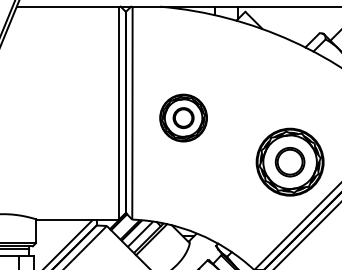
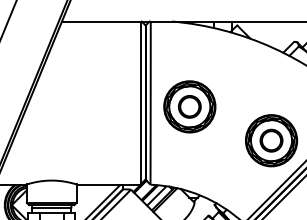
part: (183, 117) -> (189, 106), size x1.43

